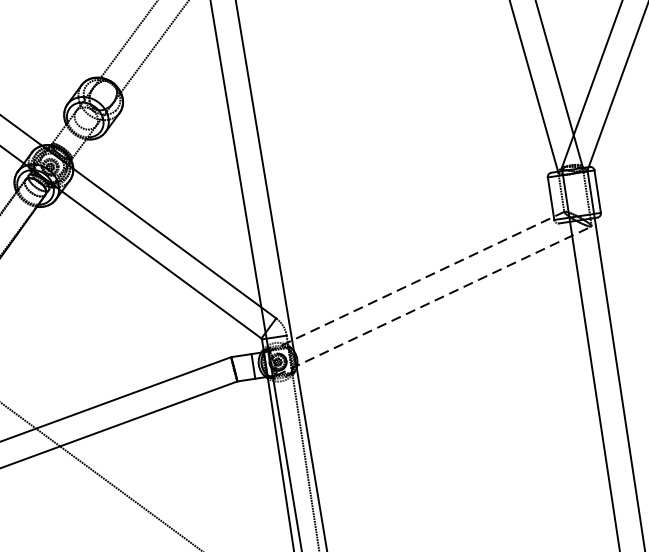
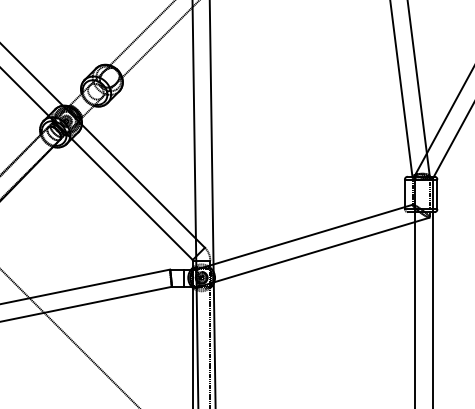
line: (416, 282) -> (304, 237), dashed -> solid
line: (434, 301) -> (314, 252), dashed -> solid

